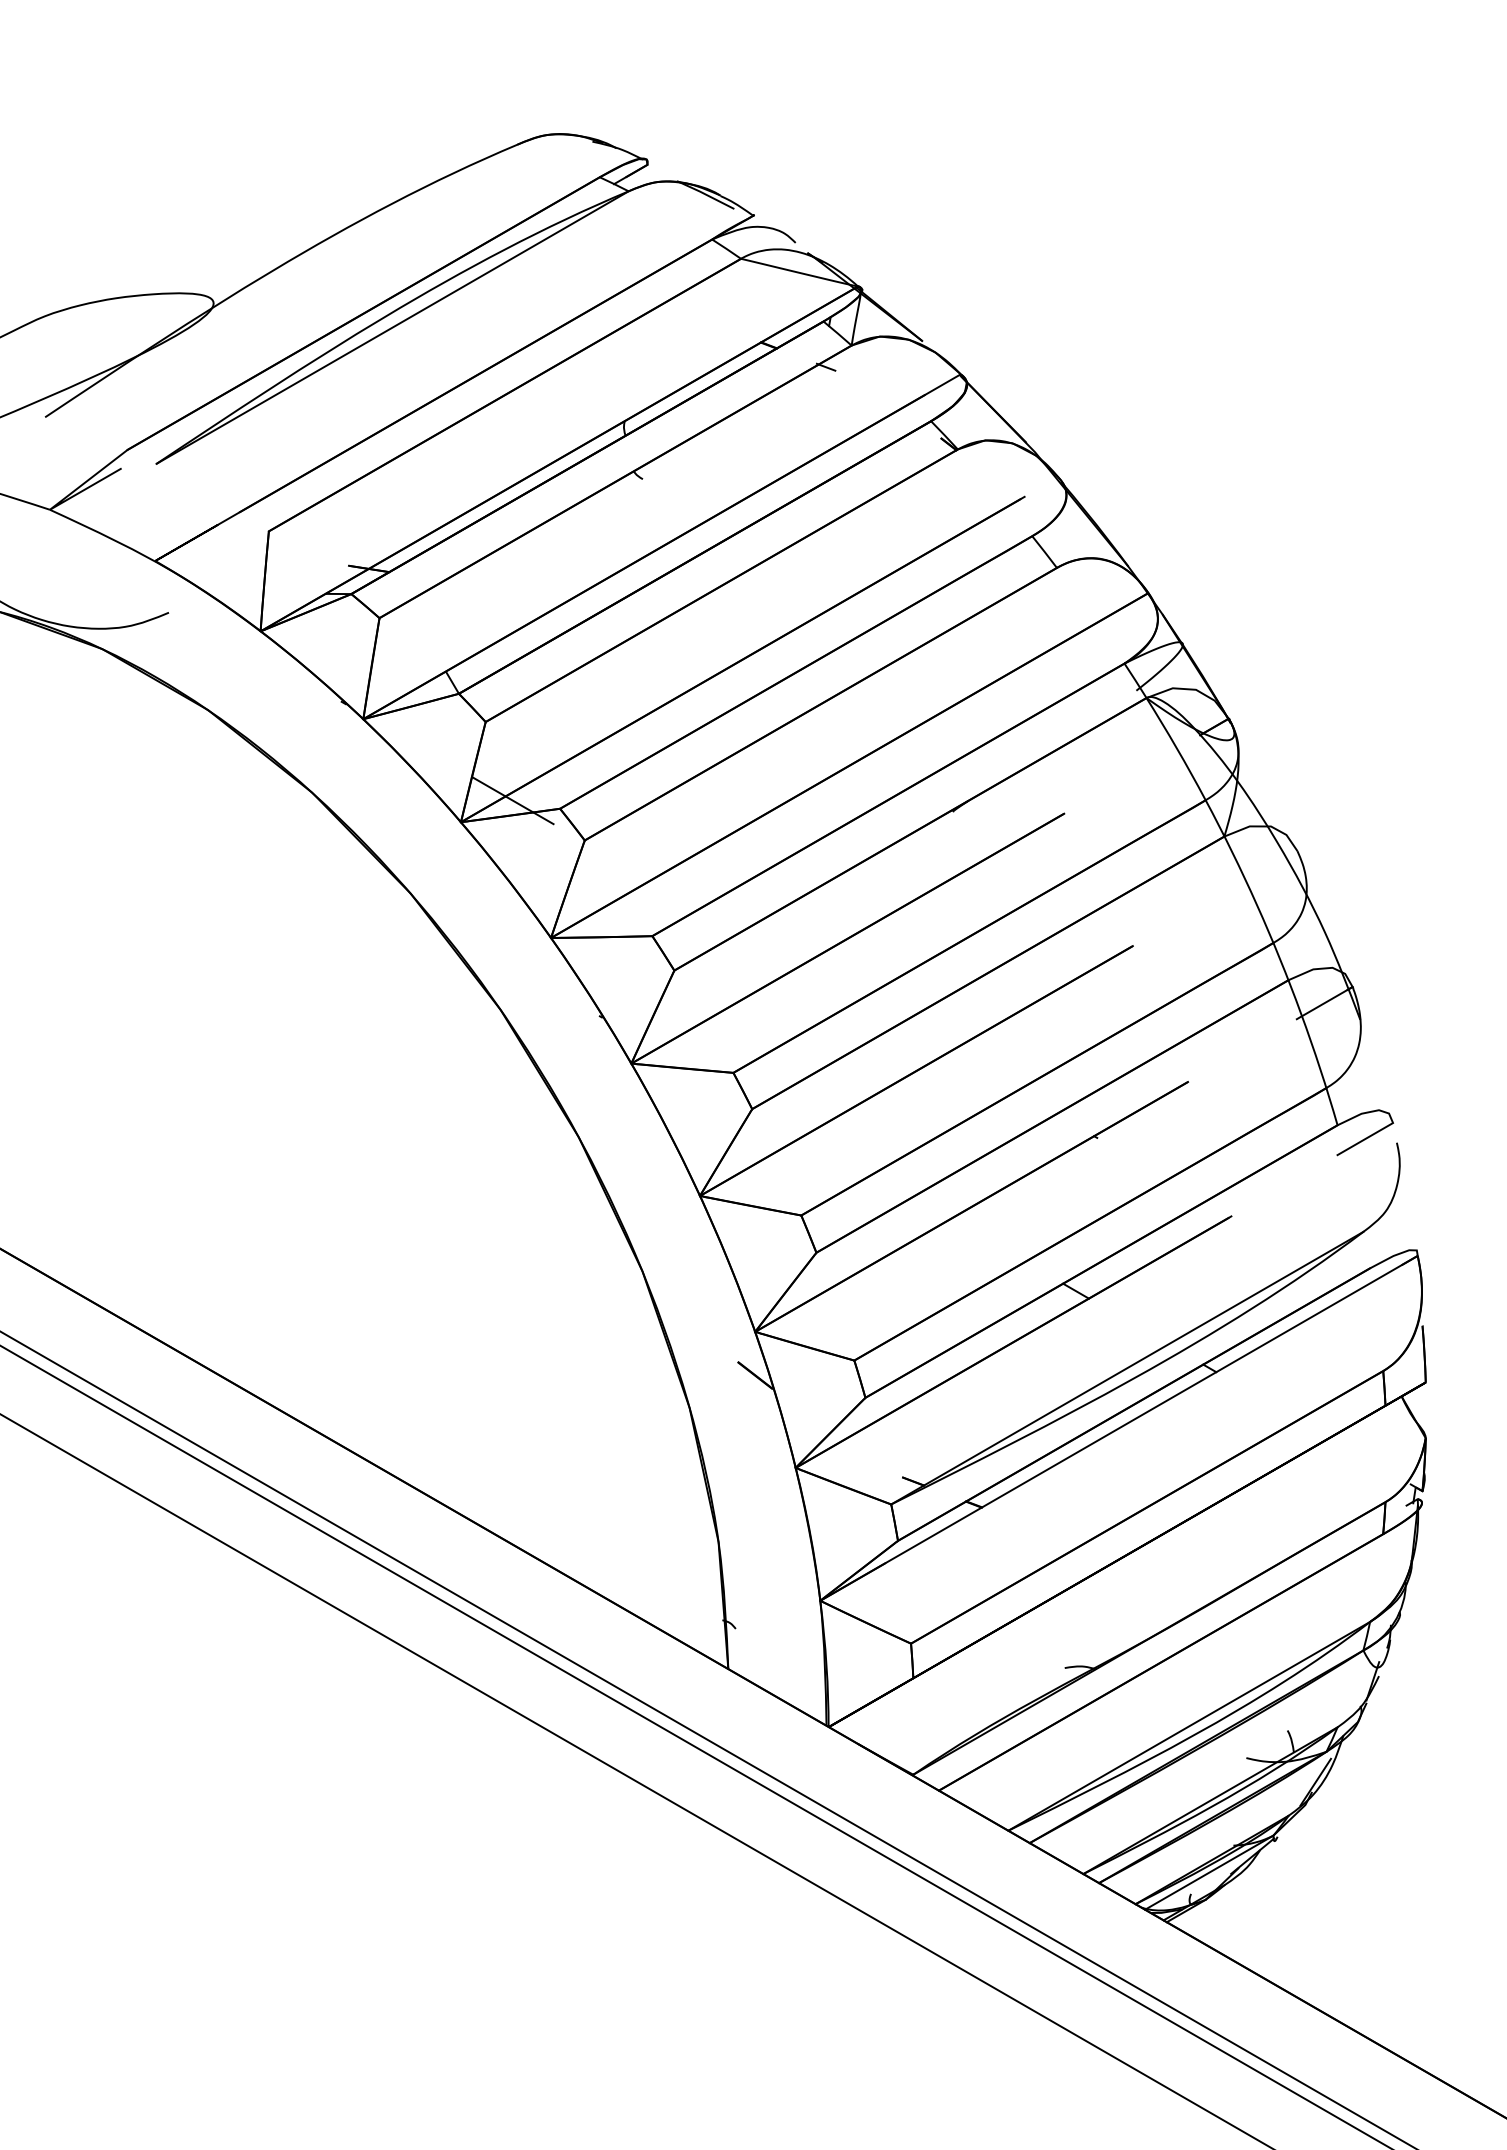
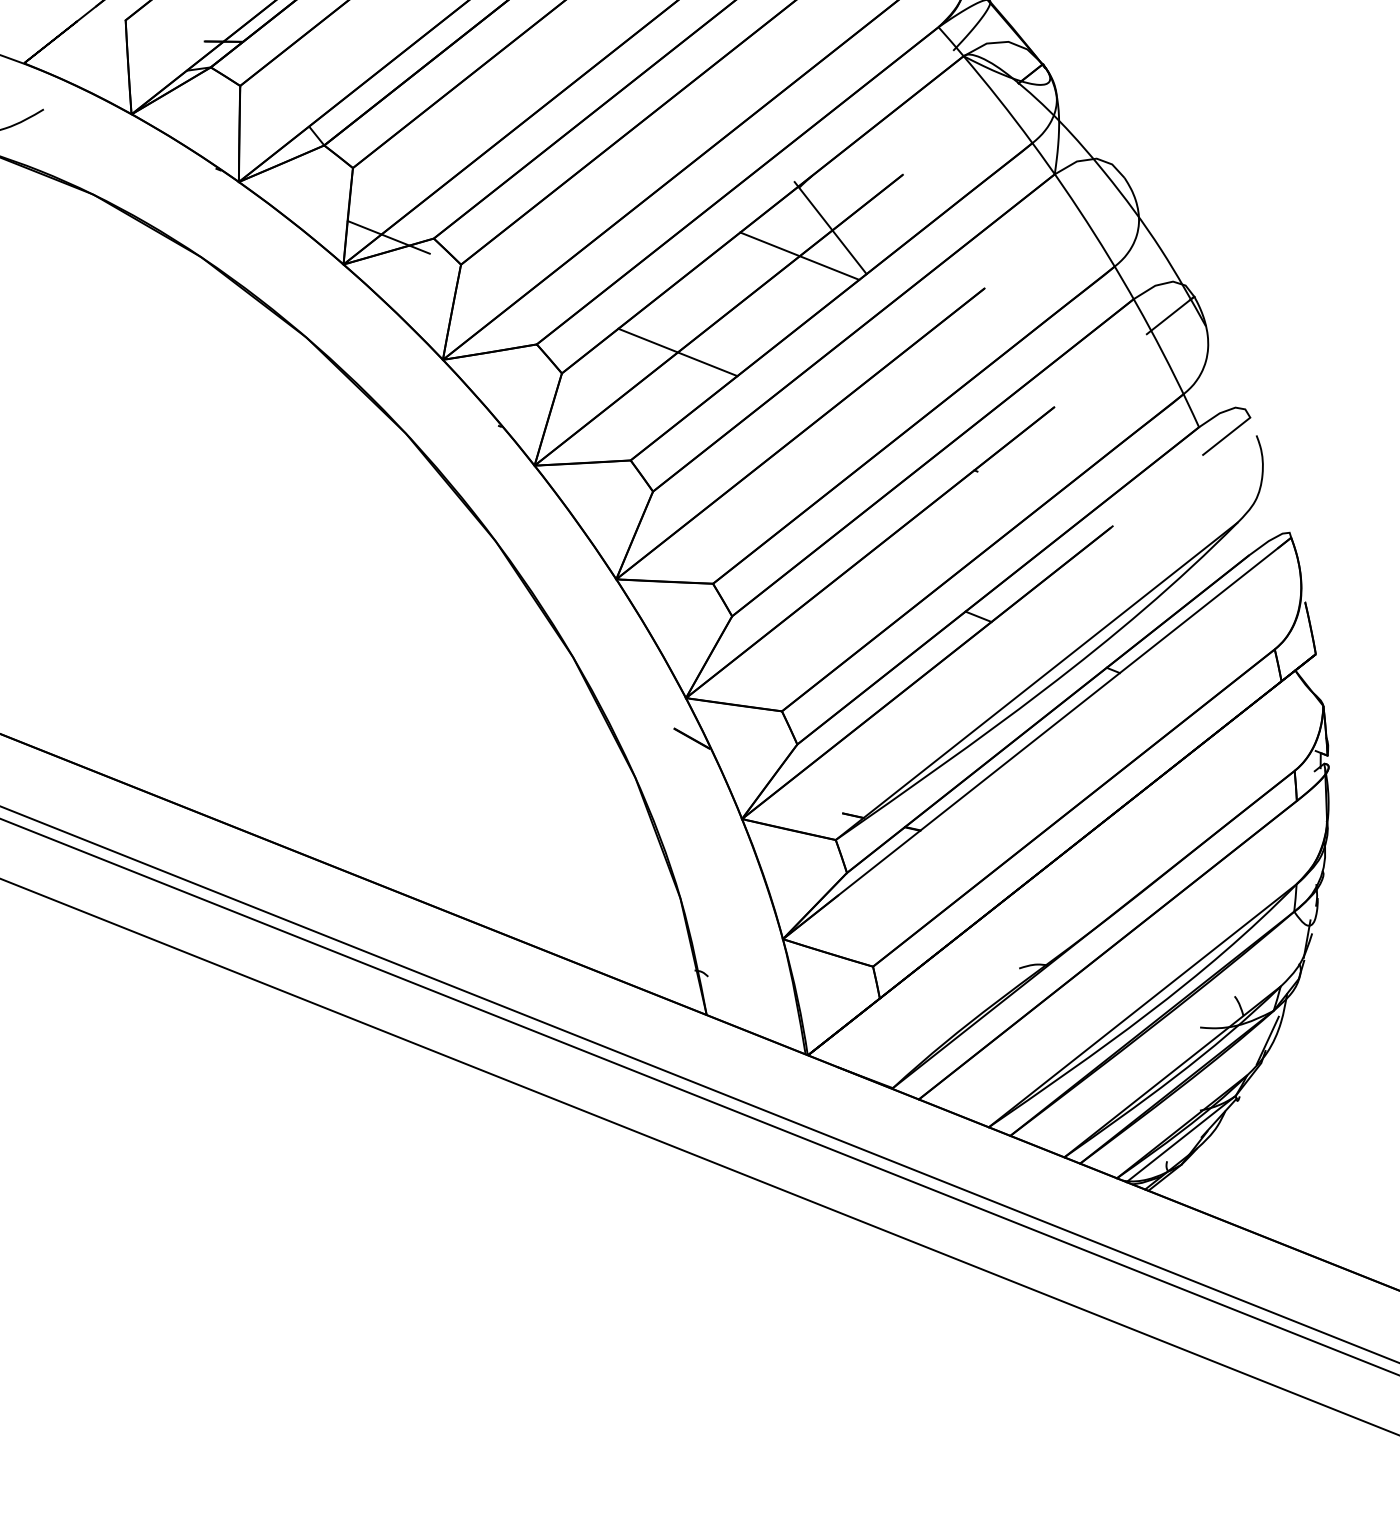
line: (979, 858) -> (830, 227), added
line: (943, 883) -> (800, 256), added
line: (799, 966) -> (677, 352), added

